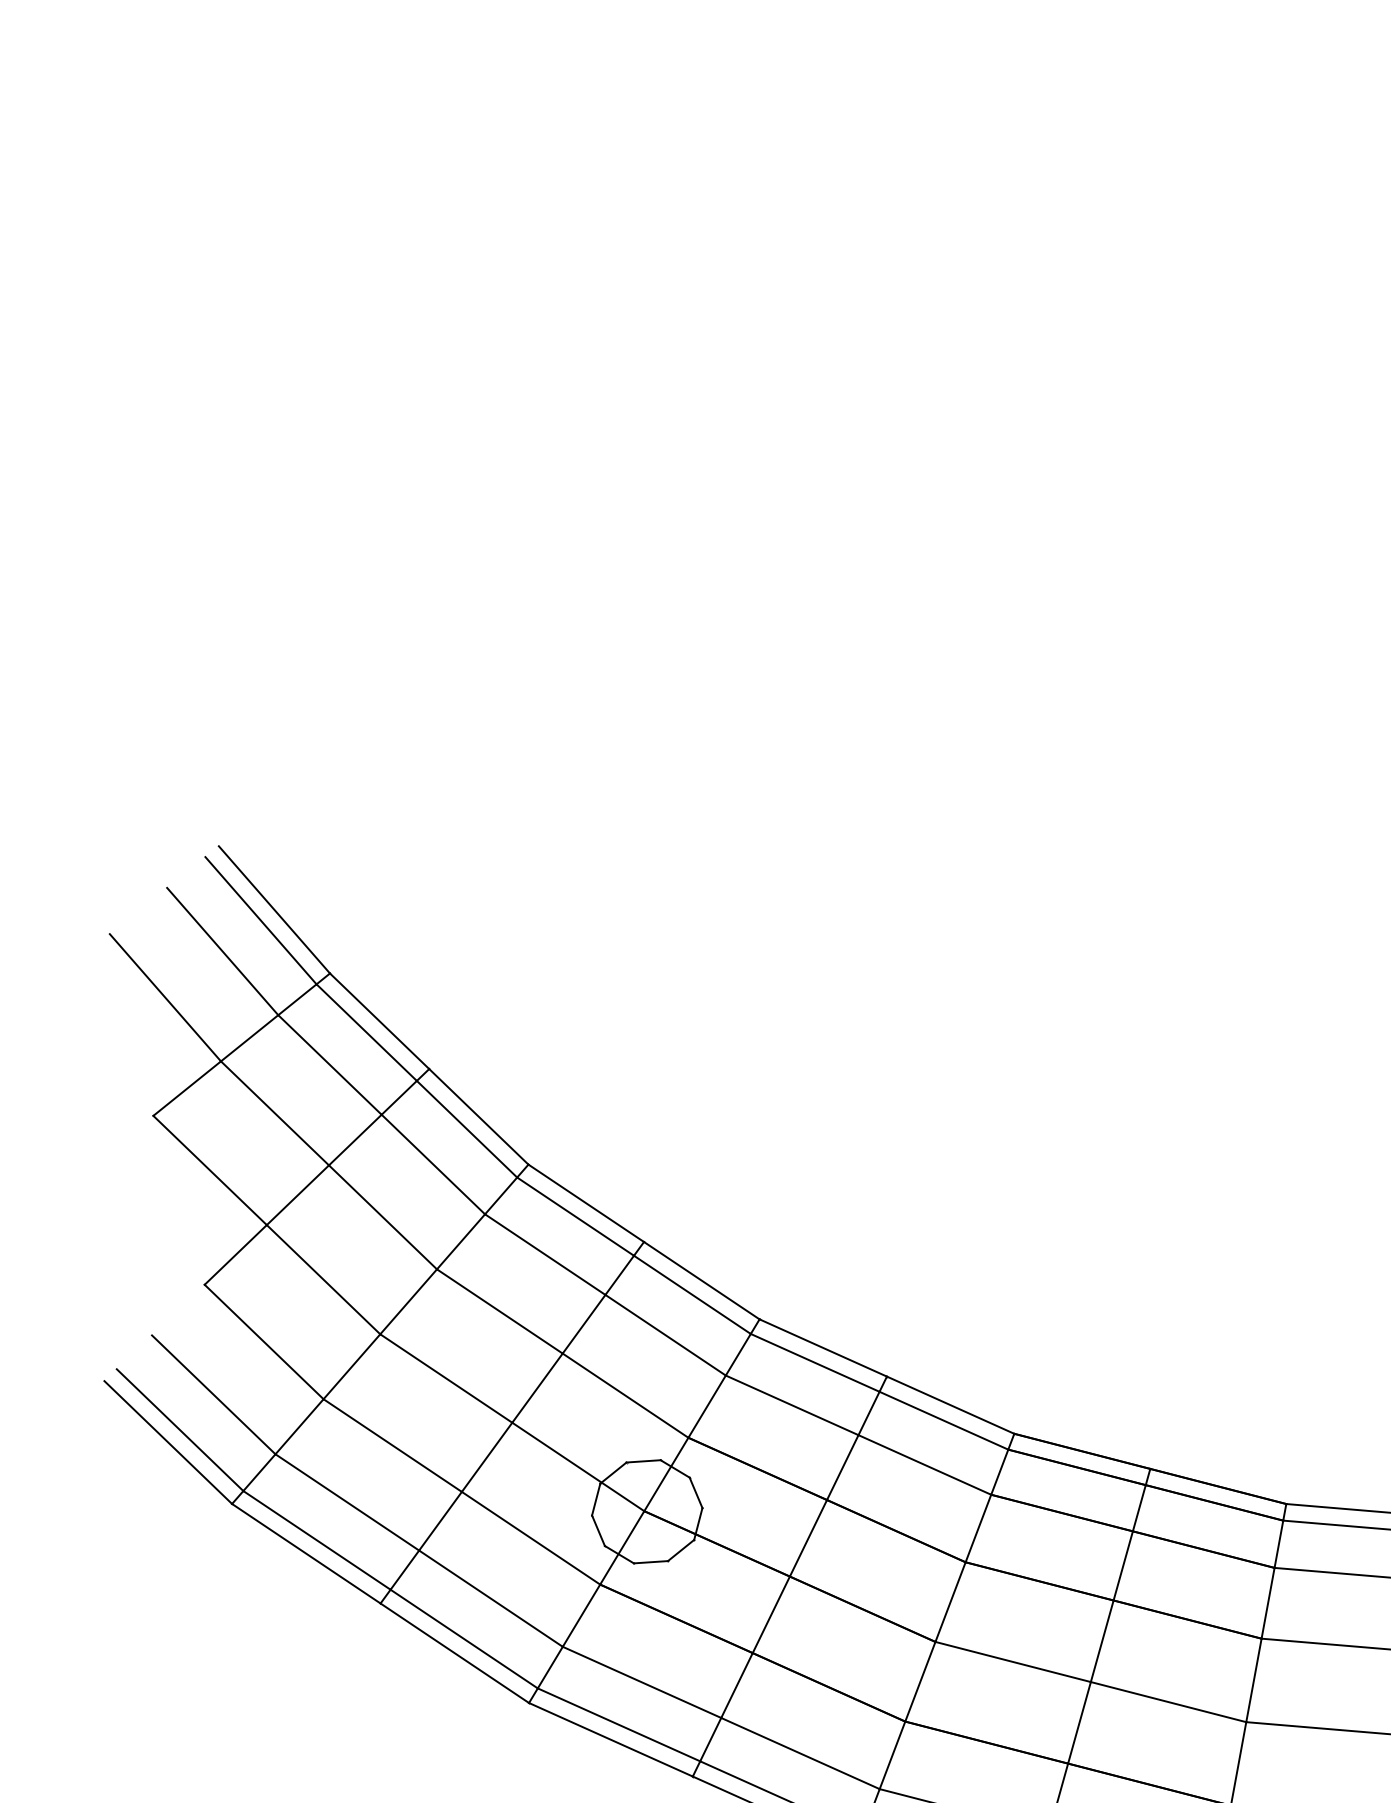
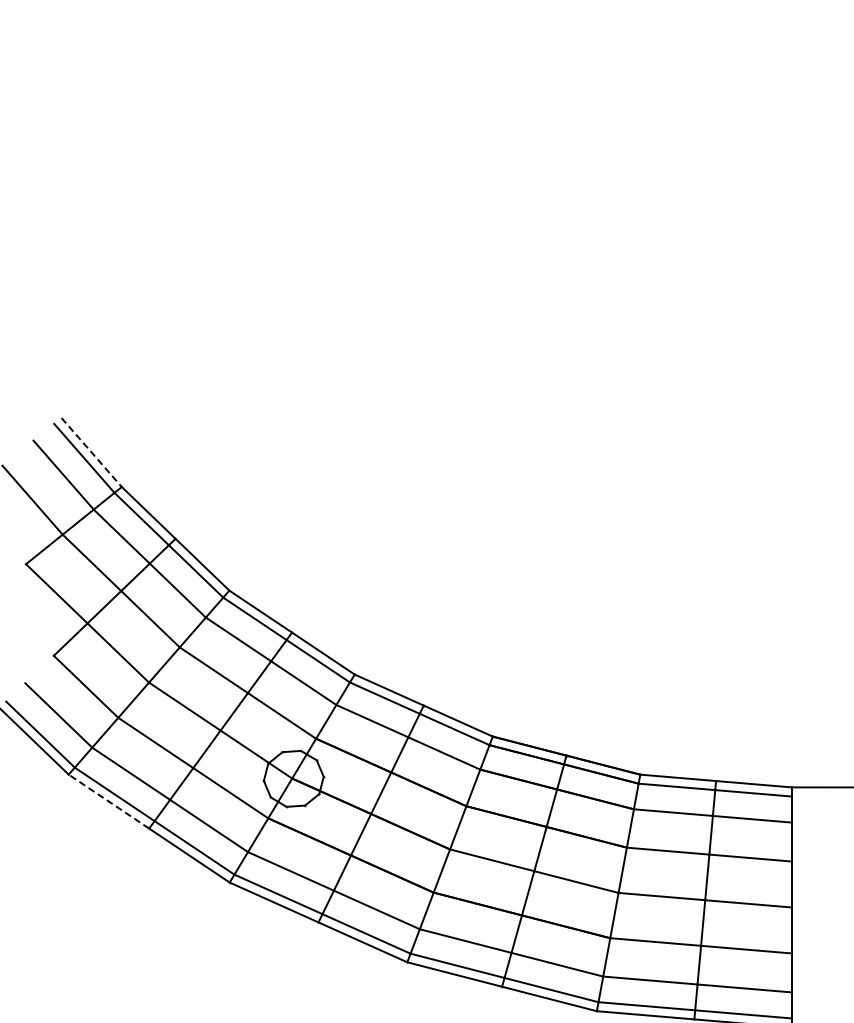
line: (274, 909) -> (91, 452), solid -> dashed
line: (305, 1553) -> (108, 801), solid -> dashed

